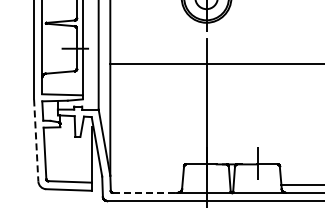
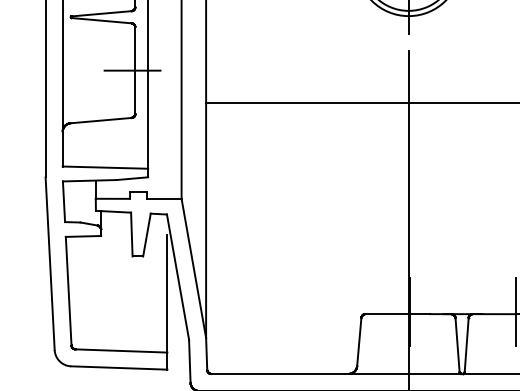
line: (36, 140) -> (50, 263), dashed -> solid
line: (144, 192) -> (278, 373), dashed -> solid

